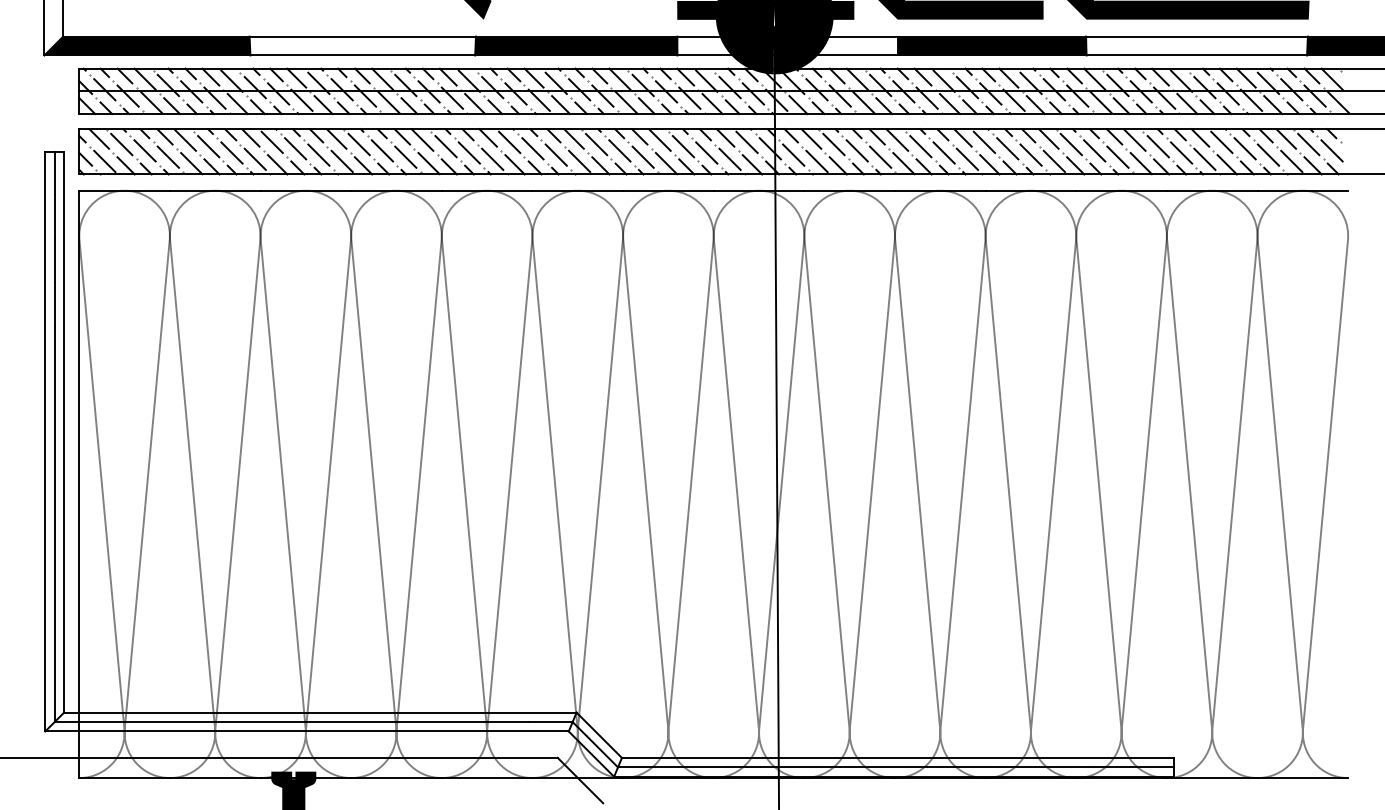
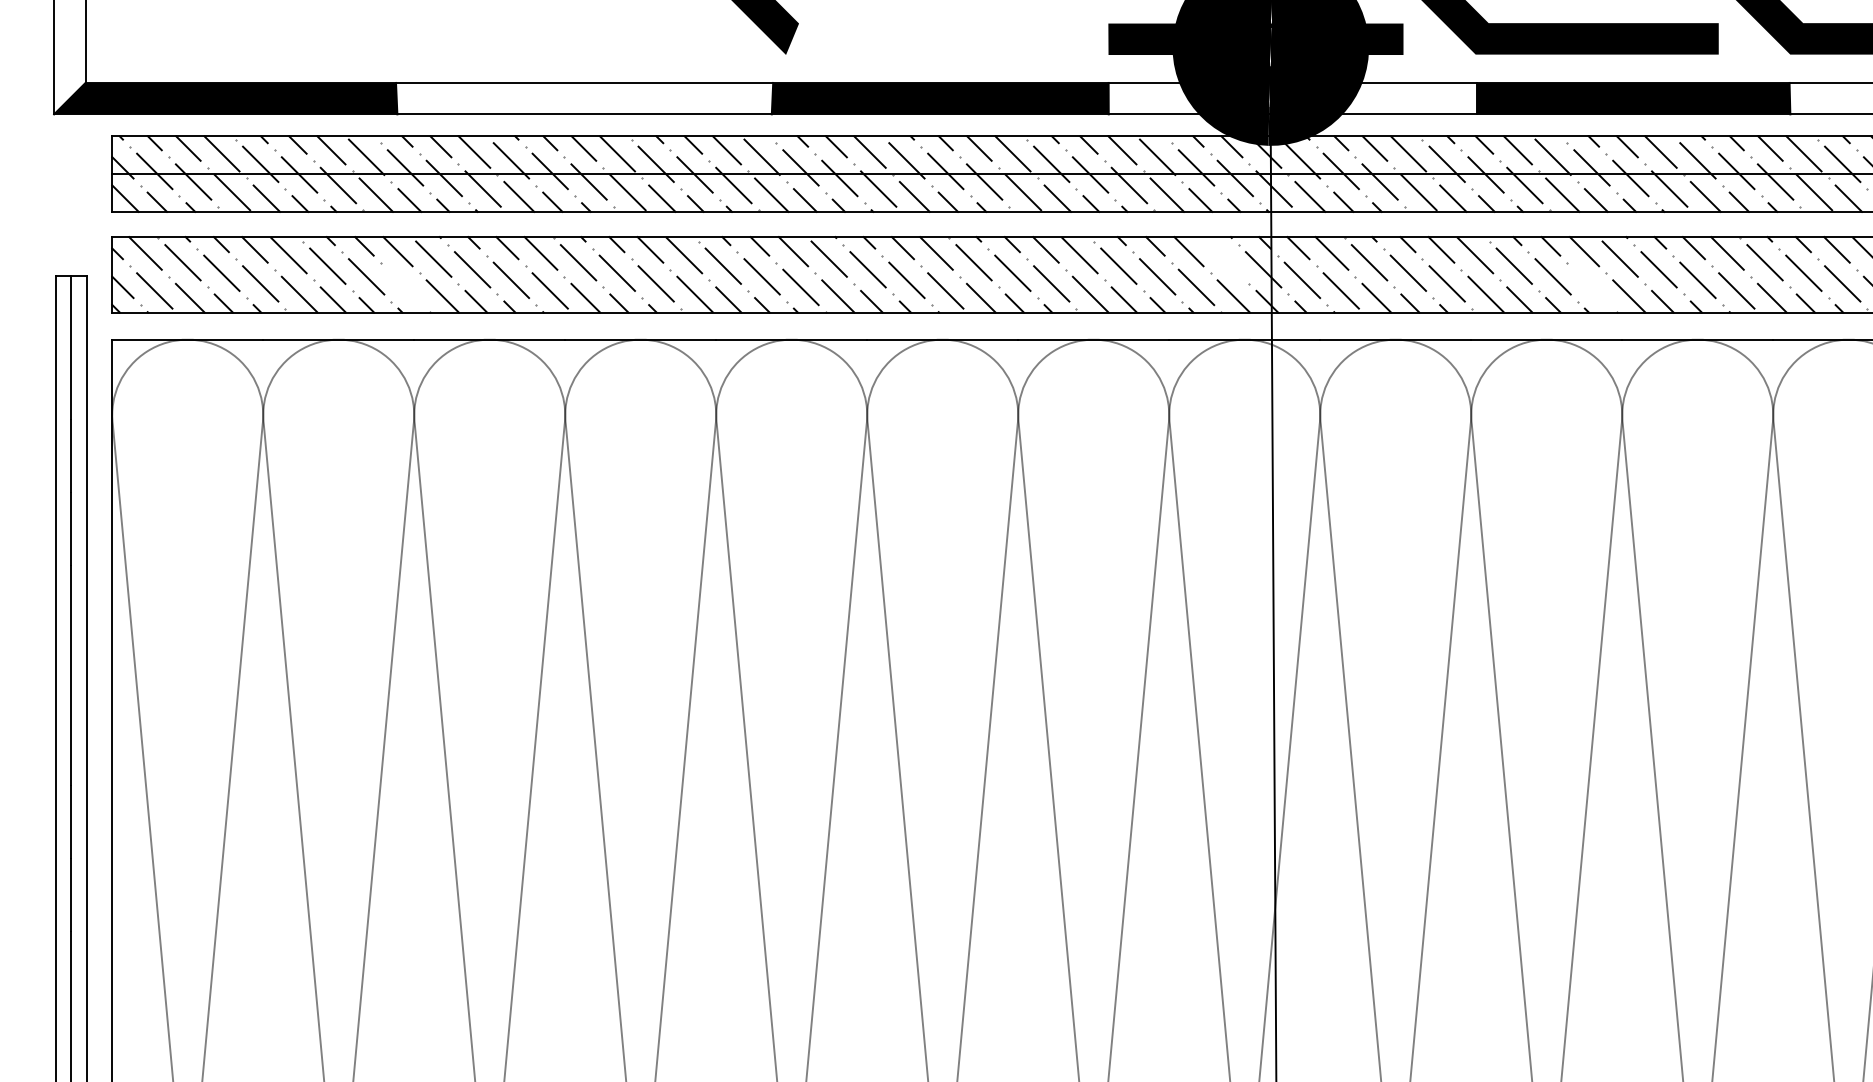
line: (746, 142) -> (1223, 259), removed
line: (254, 158) -> (404, 285), removed
line: (967, 158) -> (1592, 285), removed

